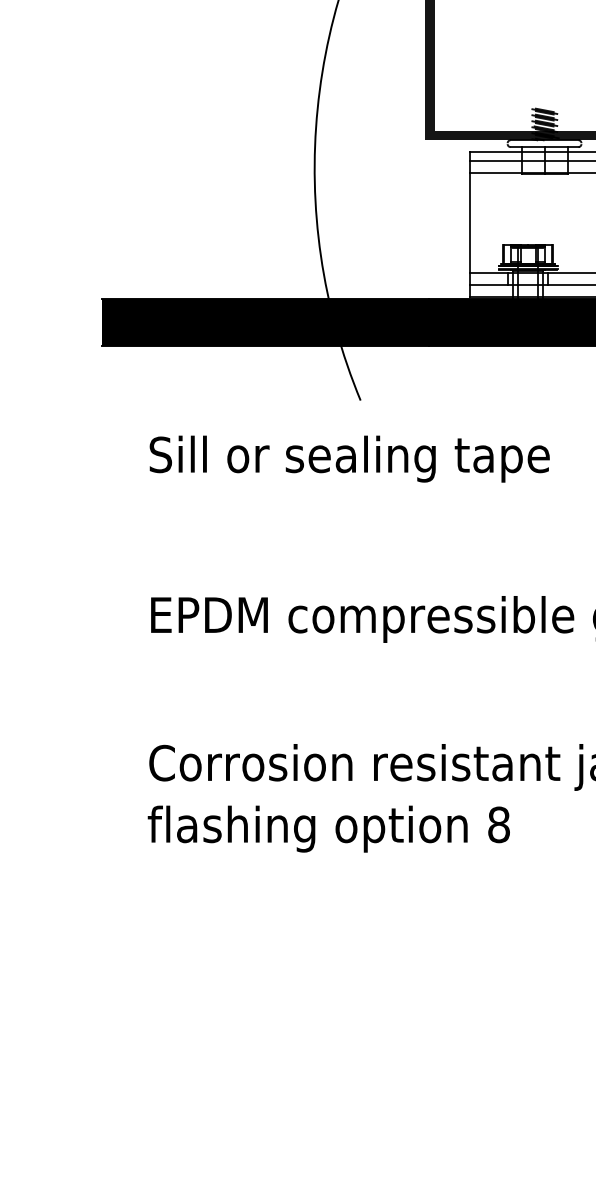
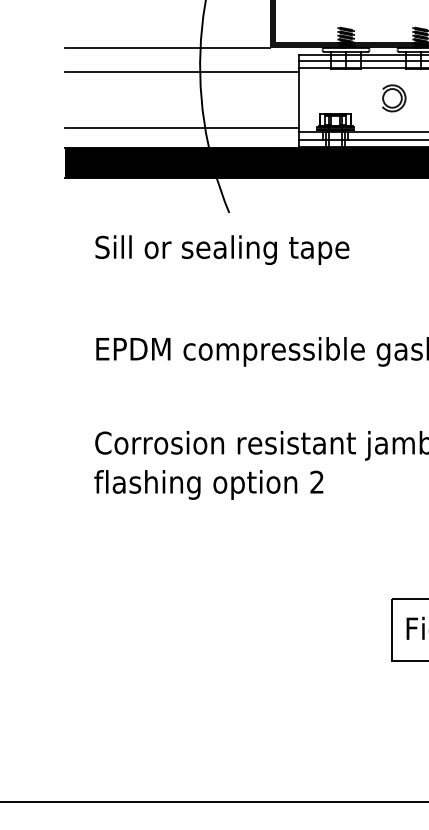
line: (263, 139) -> (167, 47), added
line: (285, 179) -> (181, 72), added
line: (286, 267) -> (182, 128), added
text: (499, 823) -> (317, 481), 8 -> 2

